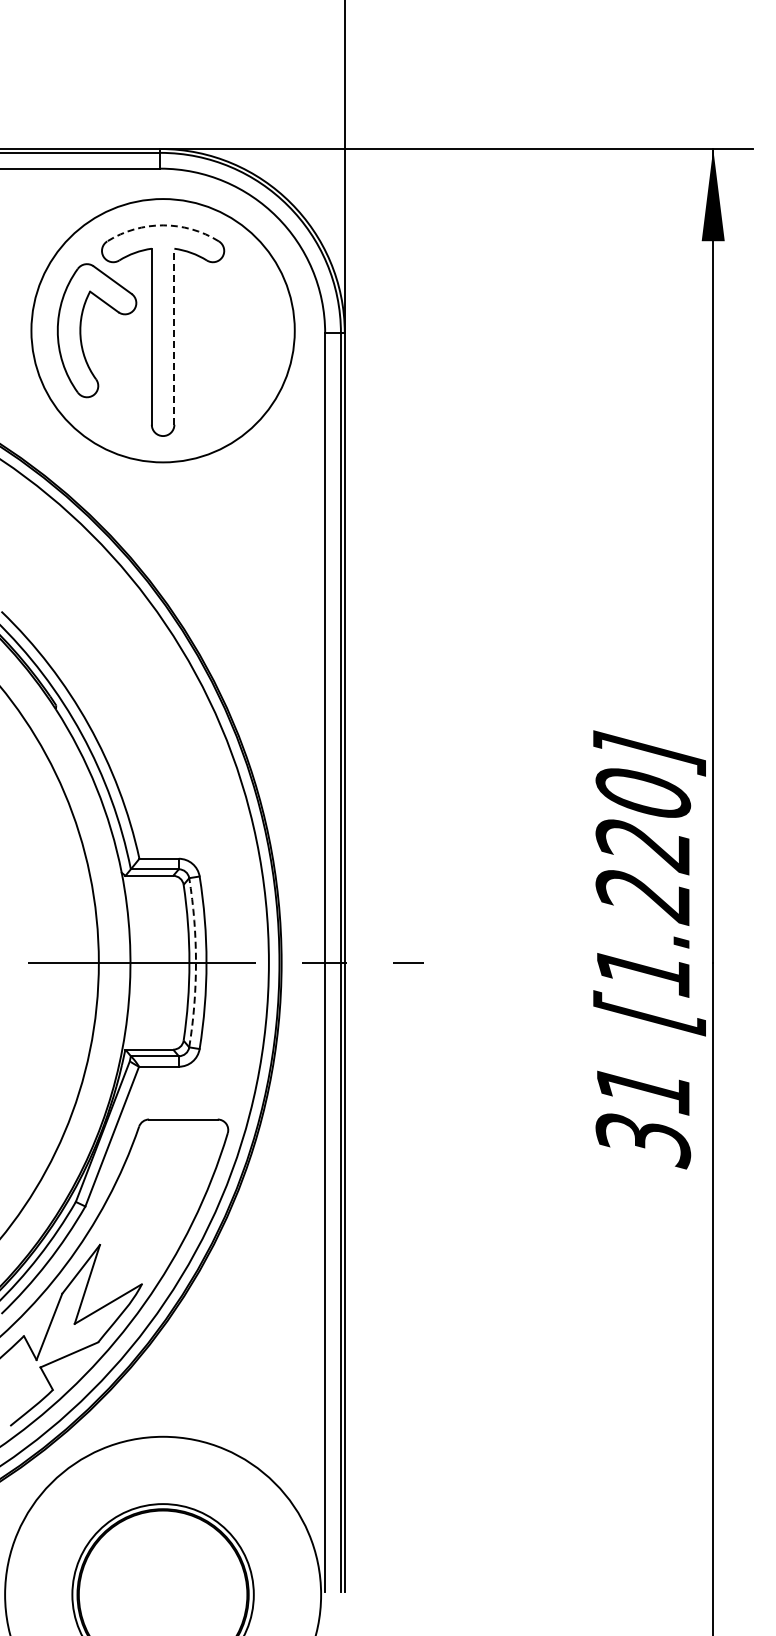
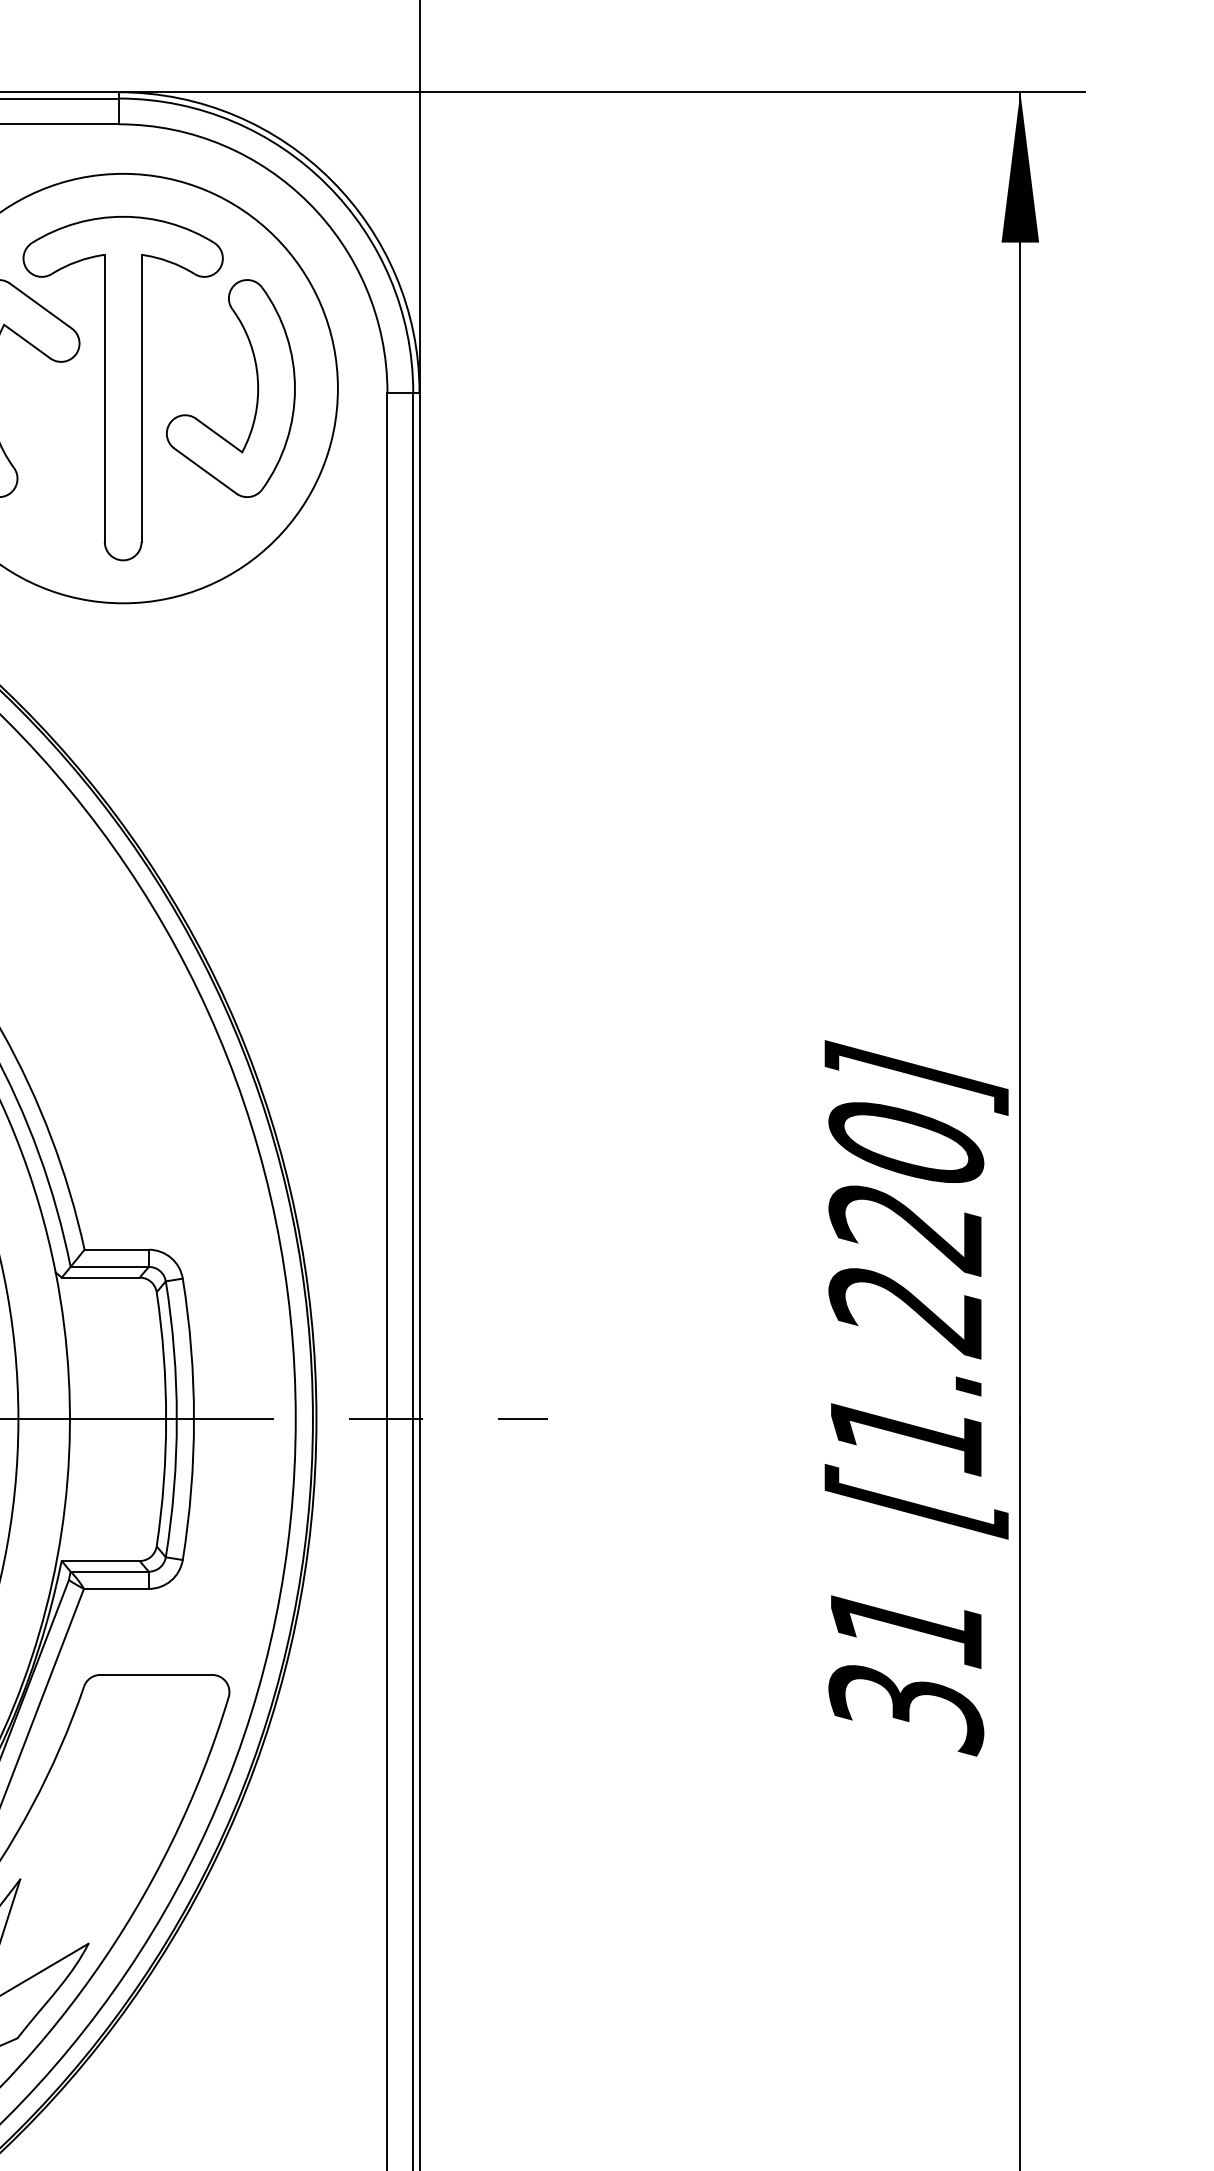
arc: (163, 225) -> (123, 216), dashed -> solid
part: (244, 327) -> (255, 383), added
line: (174, 336) -> (141, 398), dashed -> solid
arc: (196, 962) -> (177, 1418), dashed -> solid

